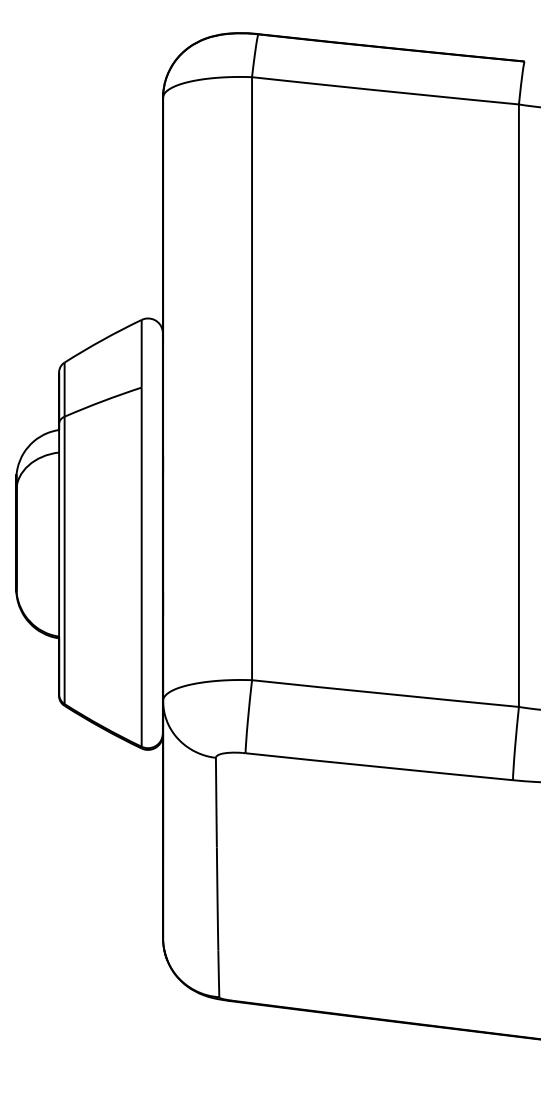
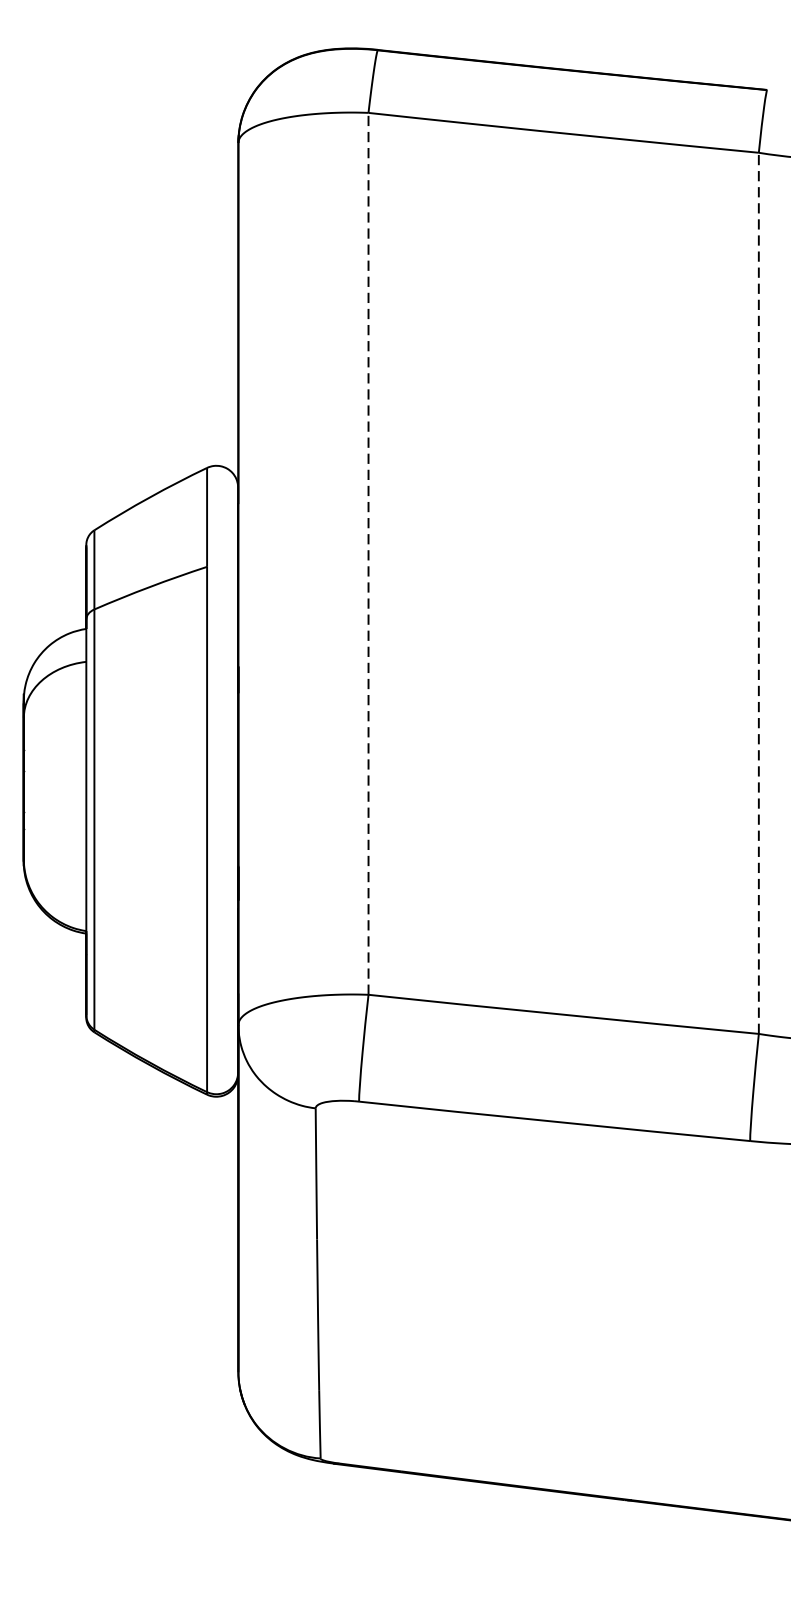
line: (252, 378) -> (369, 553), solid -> dashed
line: (518, 405) -> (758, 593), solid -> dashed

